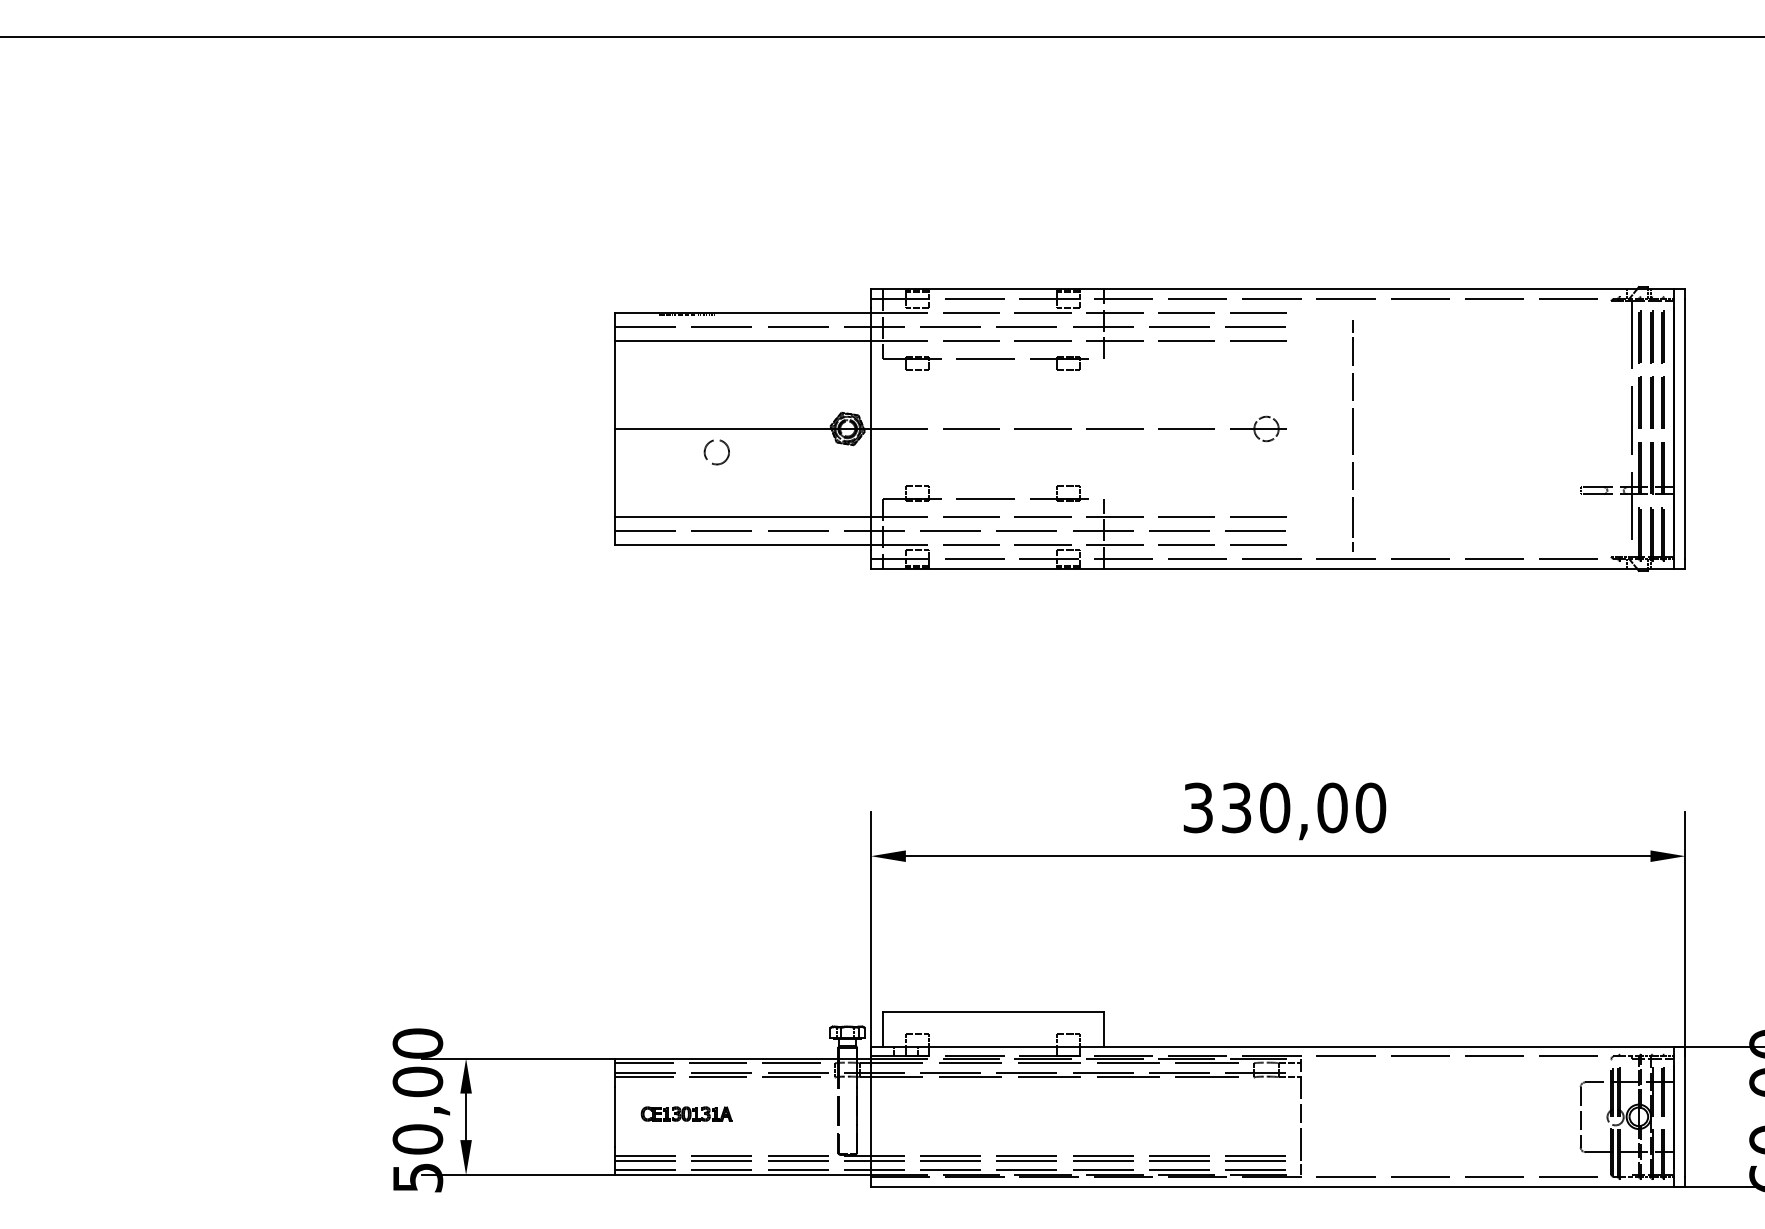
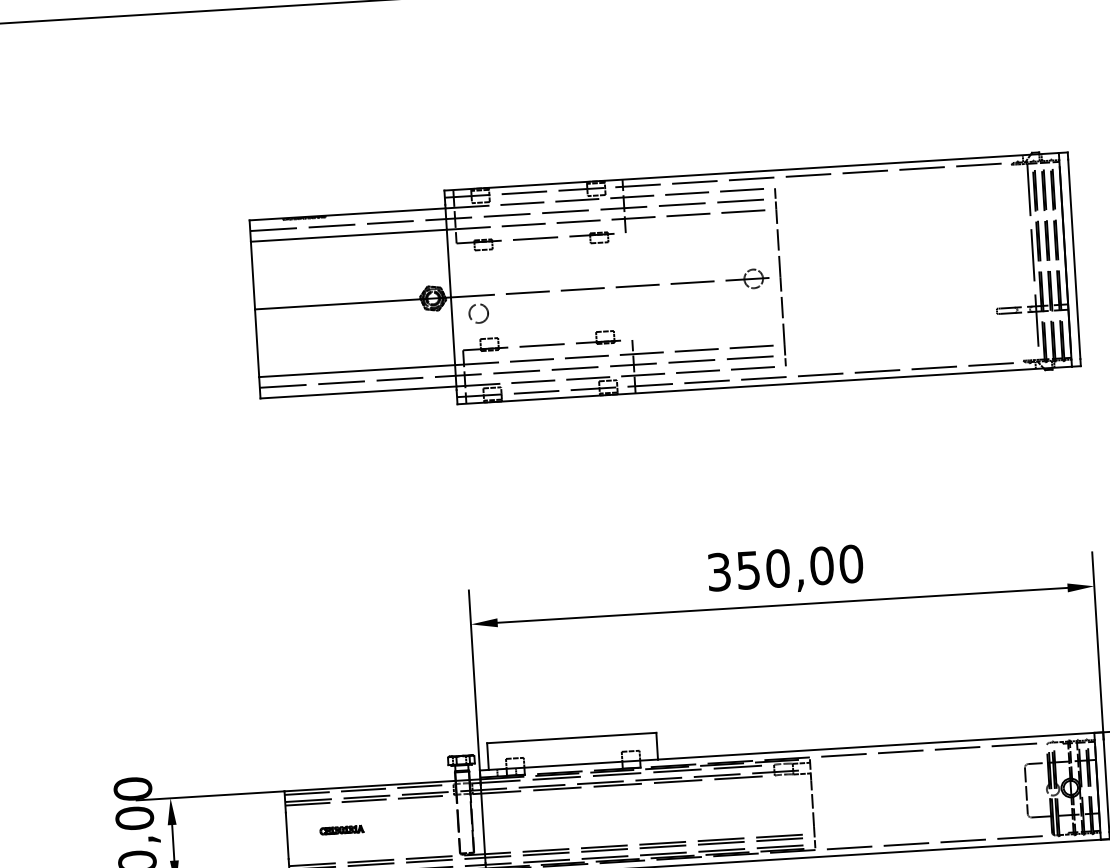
line: (1352, 435) -> (779, 276), moved
circle: (716, 452) -> (478, 313), moved
text: (1236, 807) -> (748, 570), 330,00 -> 350,00
part: (686, 1113) -> (341, 829), size x0.62

